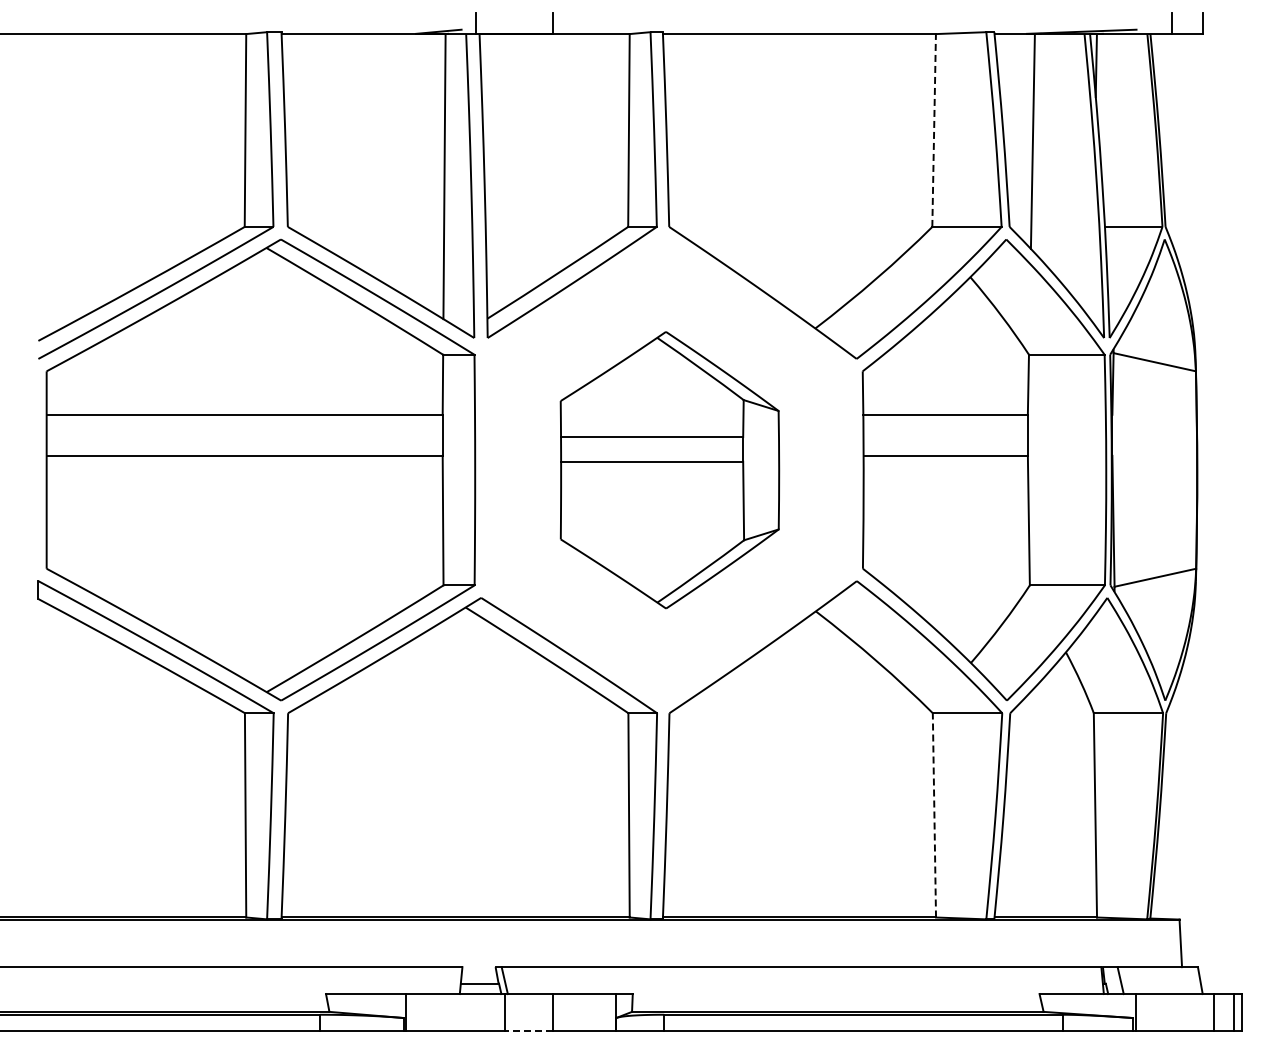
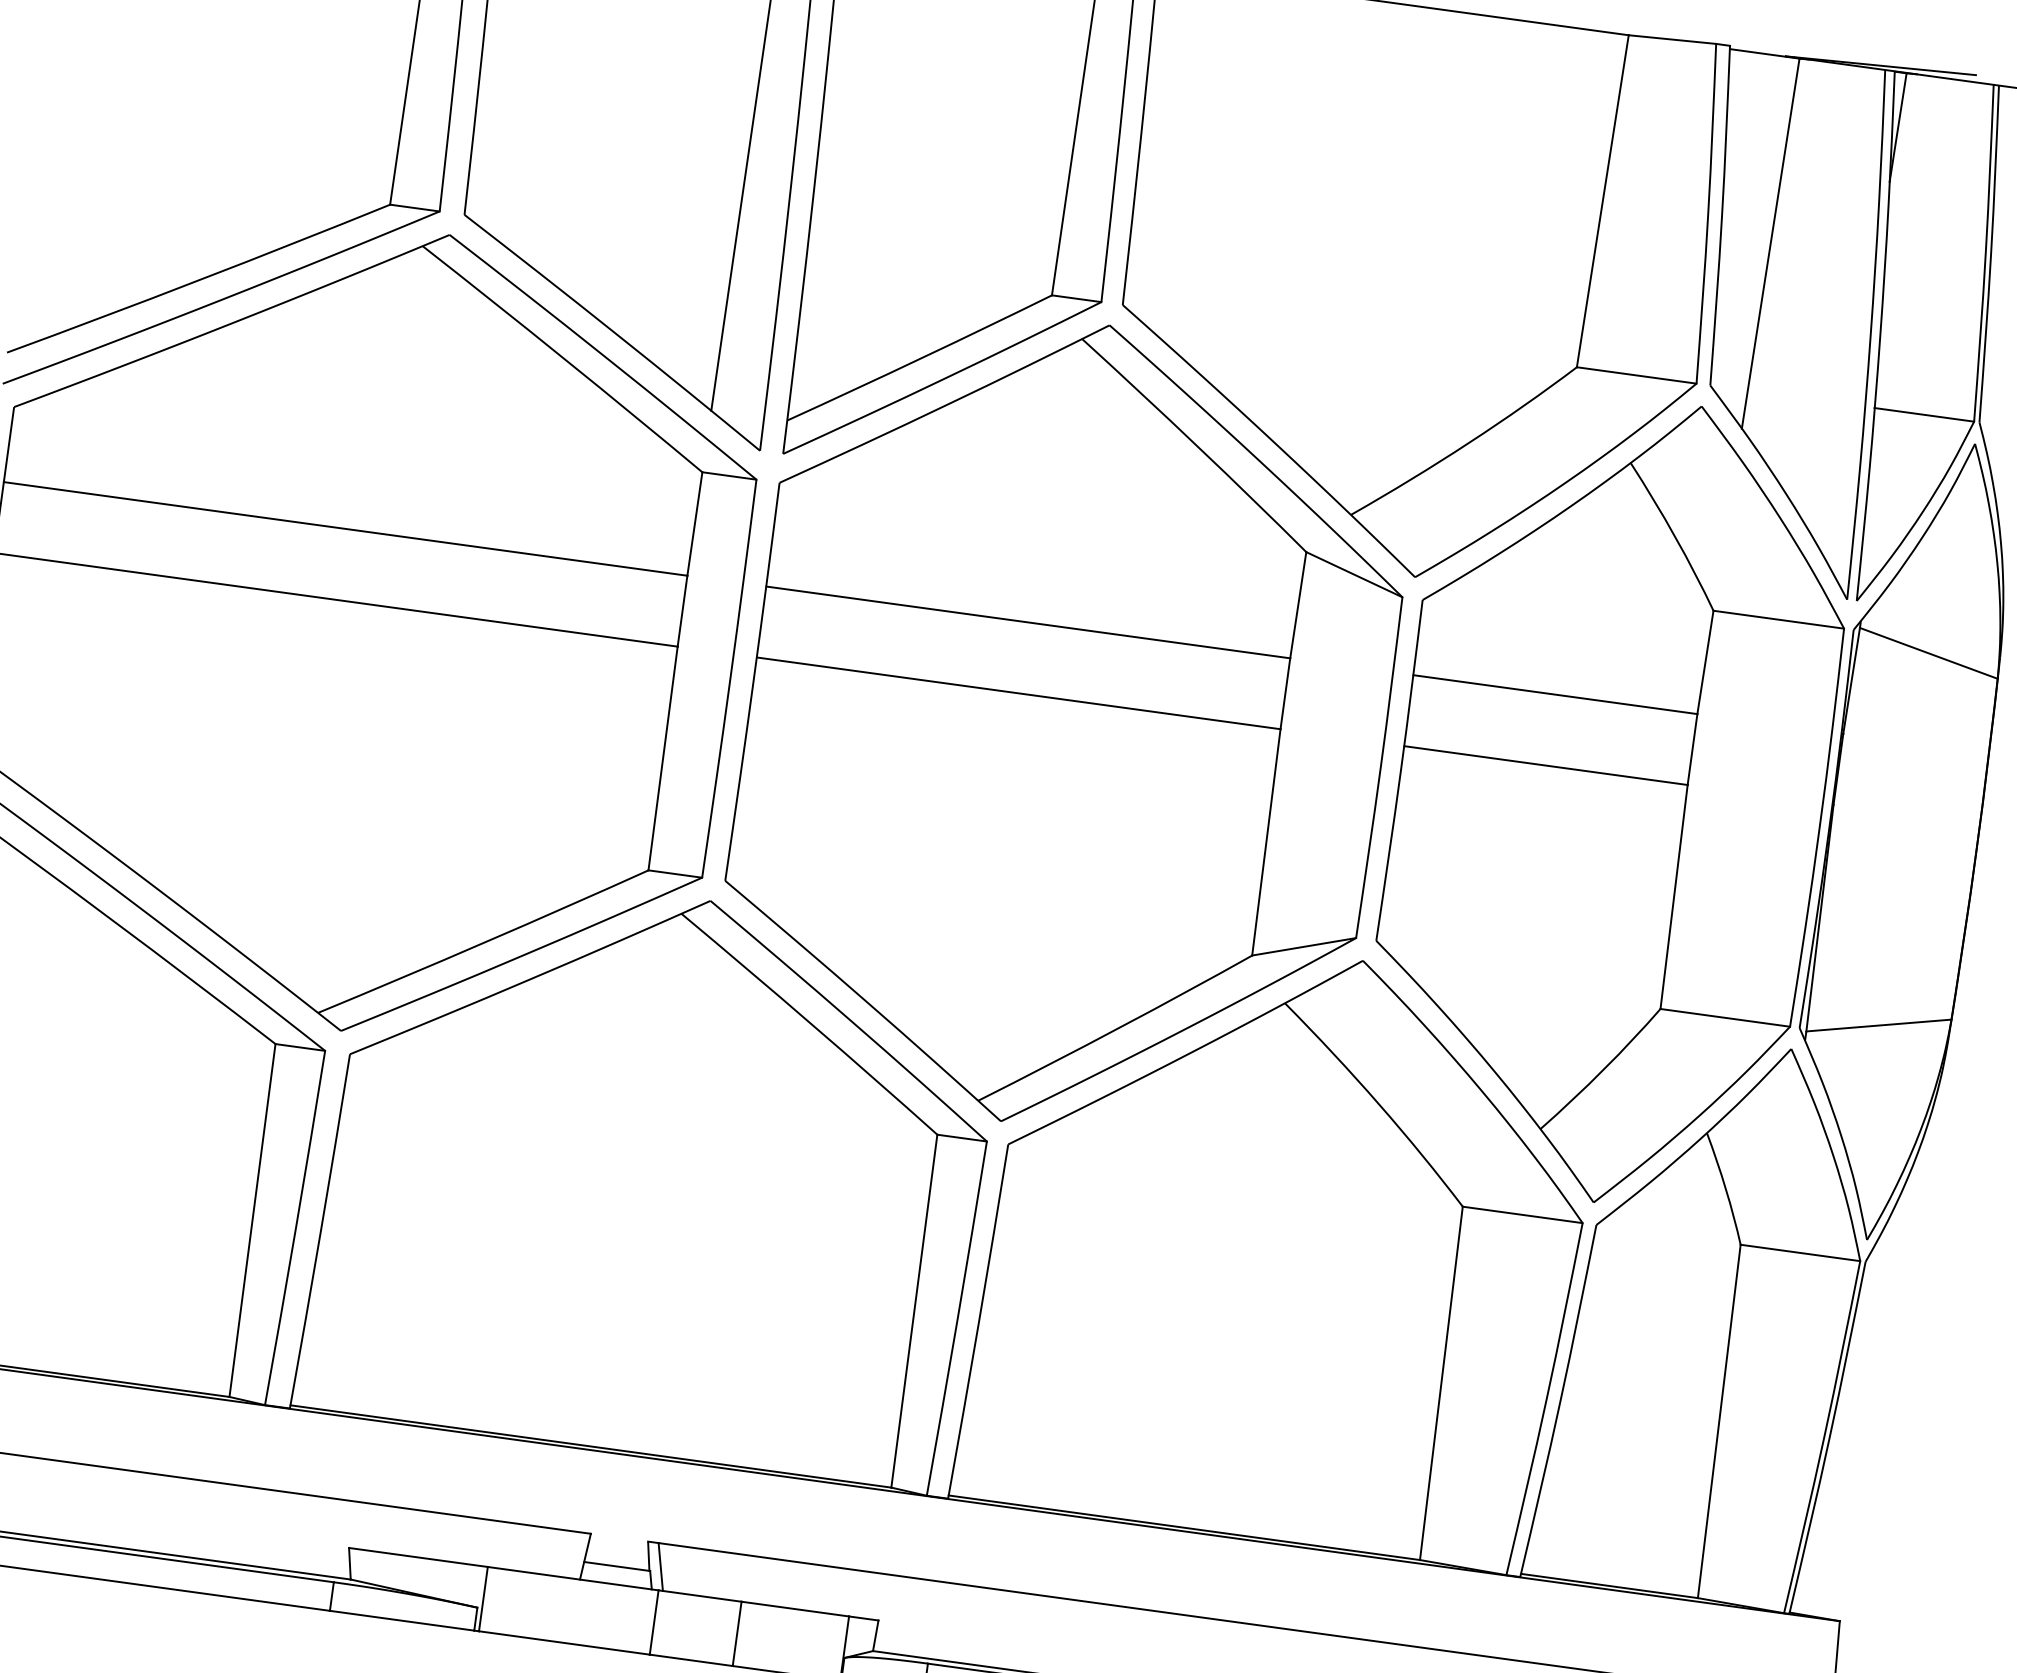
line: (934, 130) -> (1603, 201), dashed -> solid
part: (669, 470) -> (1065, 725), size x1.67
line: (934, 814) -> (1441, 1381), dashed -> solid
line: (528, 1031) -> (689, 1660), dashed -> solid

